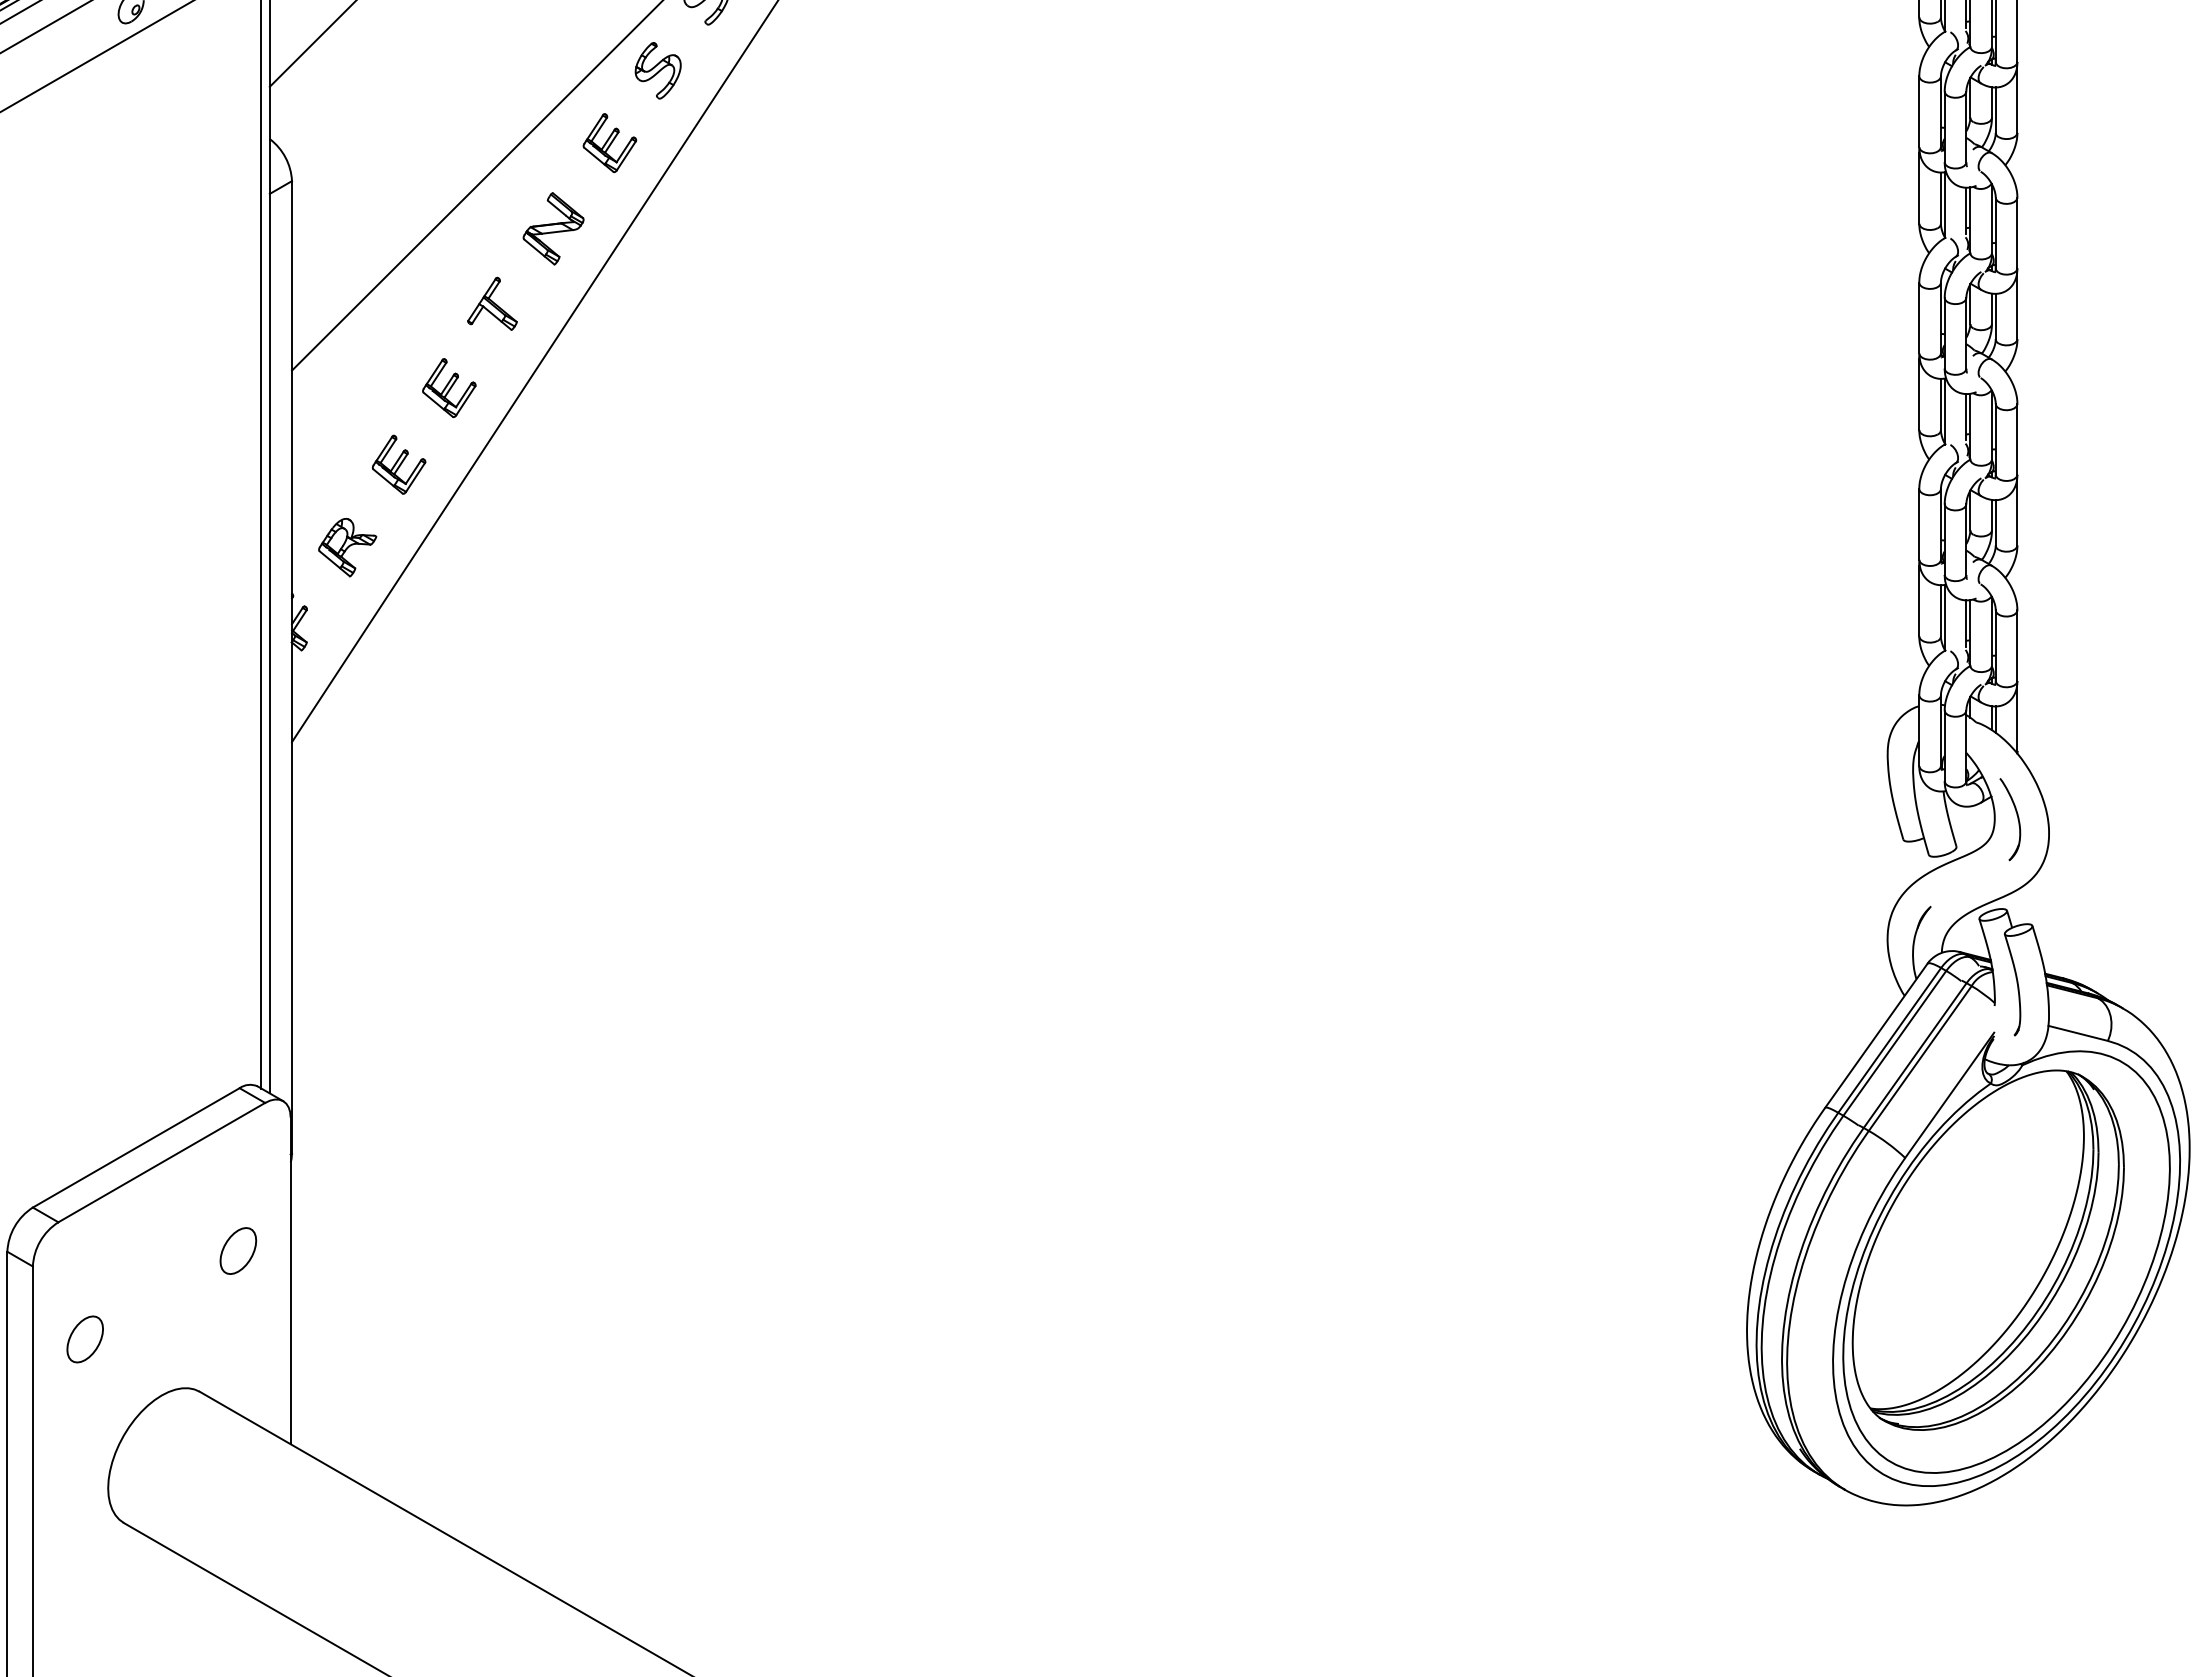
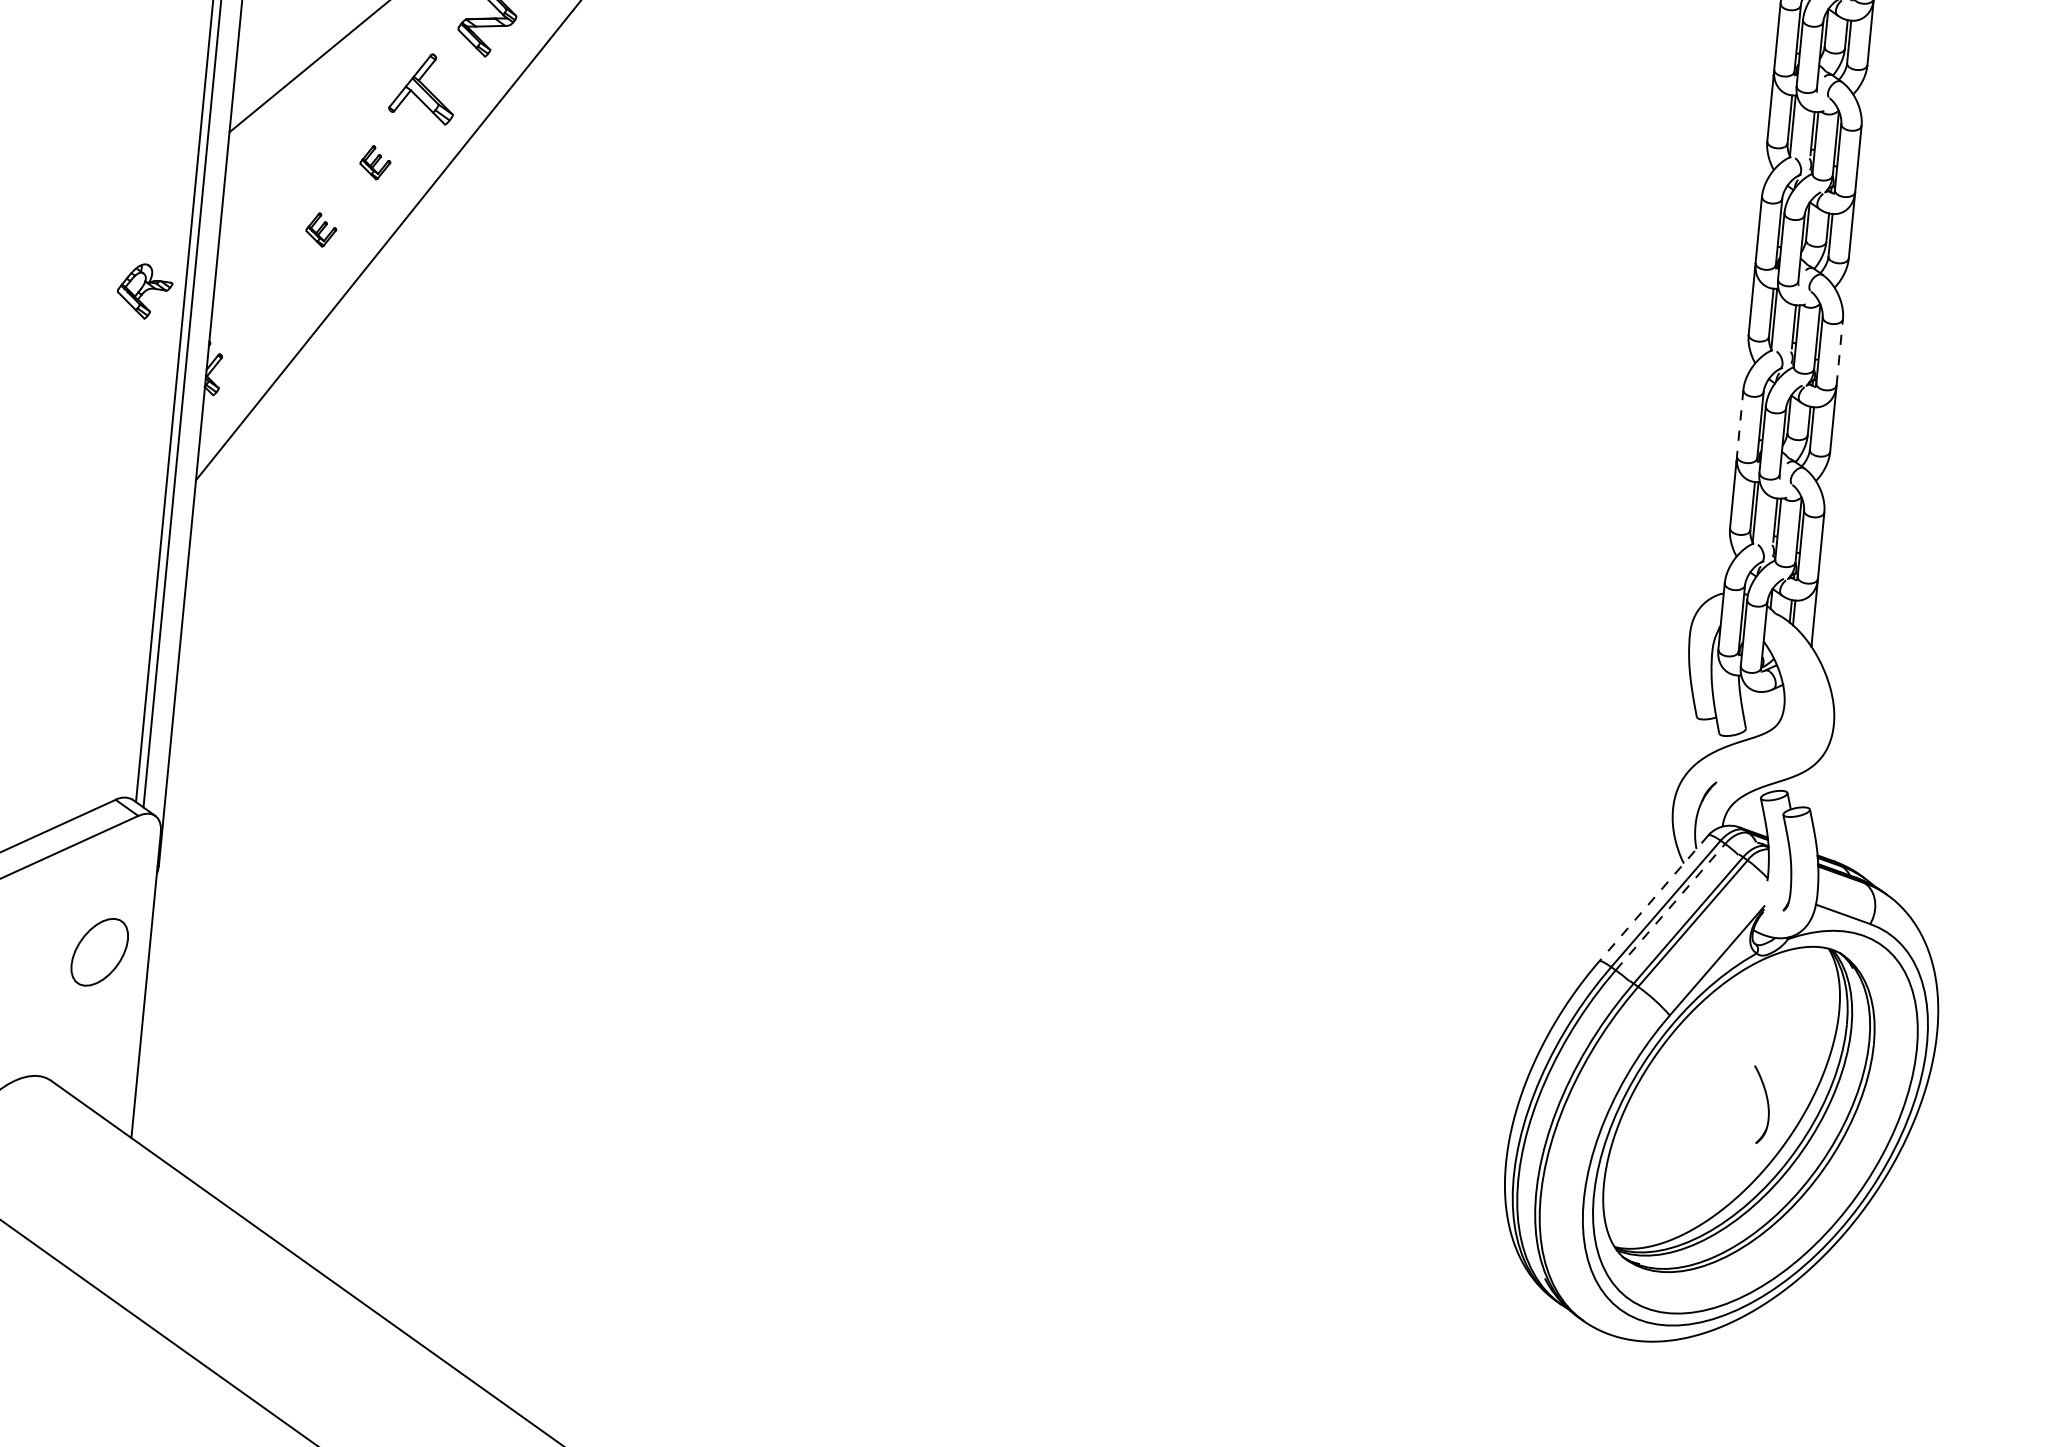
part: (492, 303) -> (423, 87), size x1.4
part: (449, 387) -> (375, 162), size x0.6
line: (2017, 438) -> (1839, 351), solid -> dashed
part: (398, 464) -> (320, 229), size x0.6
line: (1919, 524) -> (1740, 423), solid -> dashed
part: (347, 547) -> (144, 291), moved
part: (2017, 819) -> (1767, 1105), moved
line: (1876, 1036) -> (1653, 899), solid -> dashed
line: (1894, 1043) -> (1670, 907), solid -> dashed
part: (238, 1250) -> (100, 951), size x1.6

